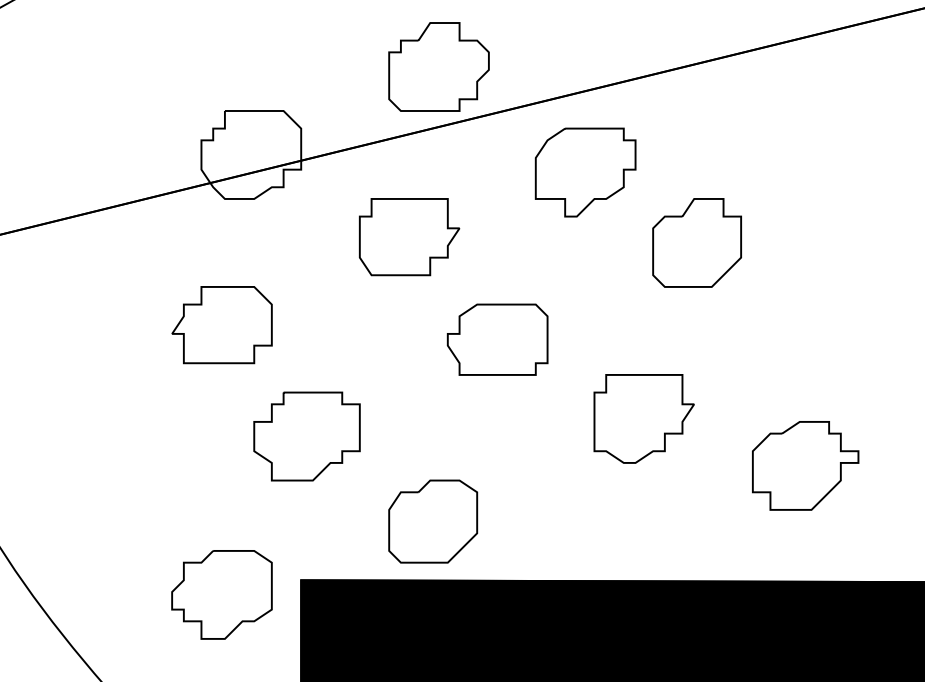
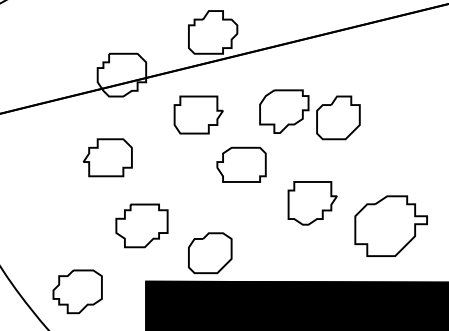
part: (586, 172) -> (284, 111), moved
part: (306, 435) -> (141, 225), moved
part: (804, 464) -> (390, 225), size x1.4
part: (221, 594) -> (77, 291), moved

